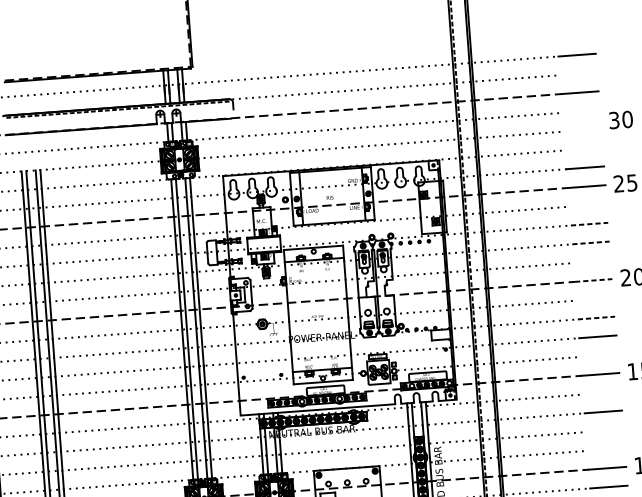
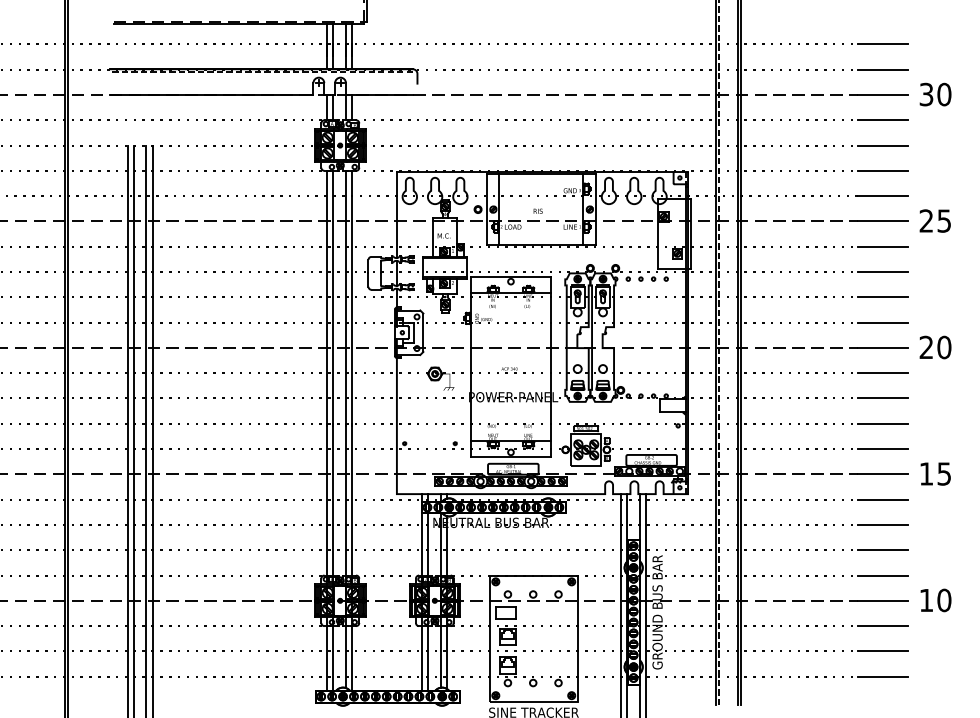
line: (578, 73) -> (882, 69), added
line: (580, 111) -> (882, 120), added
text: (621, 119) -> (935, 94), moved
line: (582, 130) -> (882, 145), added
line: (583, 148) -> (882, 170), added
line: (587, 205) -> (882, 246), added
line: (589, 224) -> (883, 272), dashed -> solid
line: (591, 243) -> (883, 297), dashed -> solid
line: (591, 261) -> (882, 322), added
line: (593, 280) -> (883, 347), dashed -> solid
line: (594, 299) -> (882, 373), added
line: (596, 318) -> (883, 398), dashed -> solid
line: (598, 355) -> (882, 449), added
line: (601, 393) -> (882, 499), added
line: (604, 430) -> (882, 550), added
line: (605, 449) -> (882, 575), added

